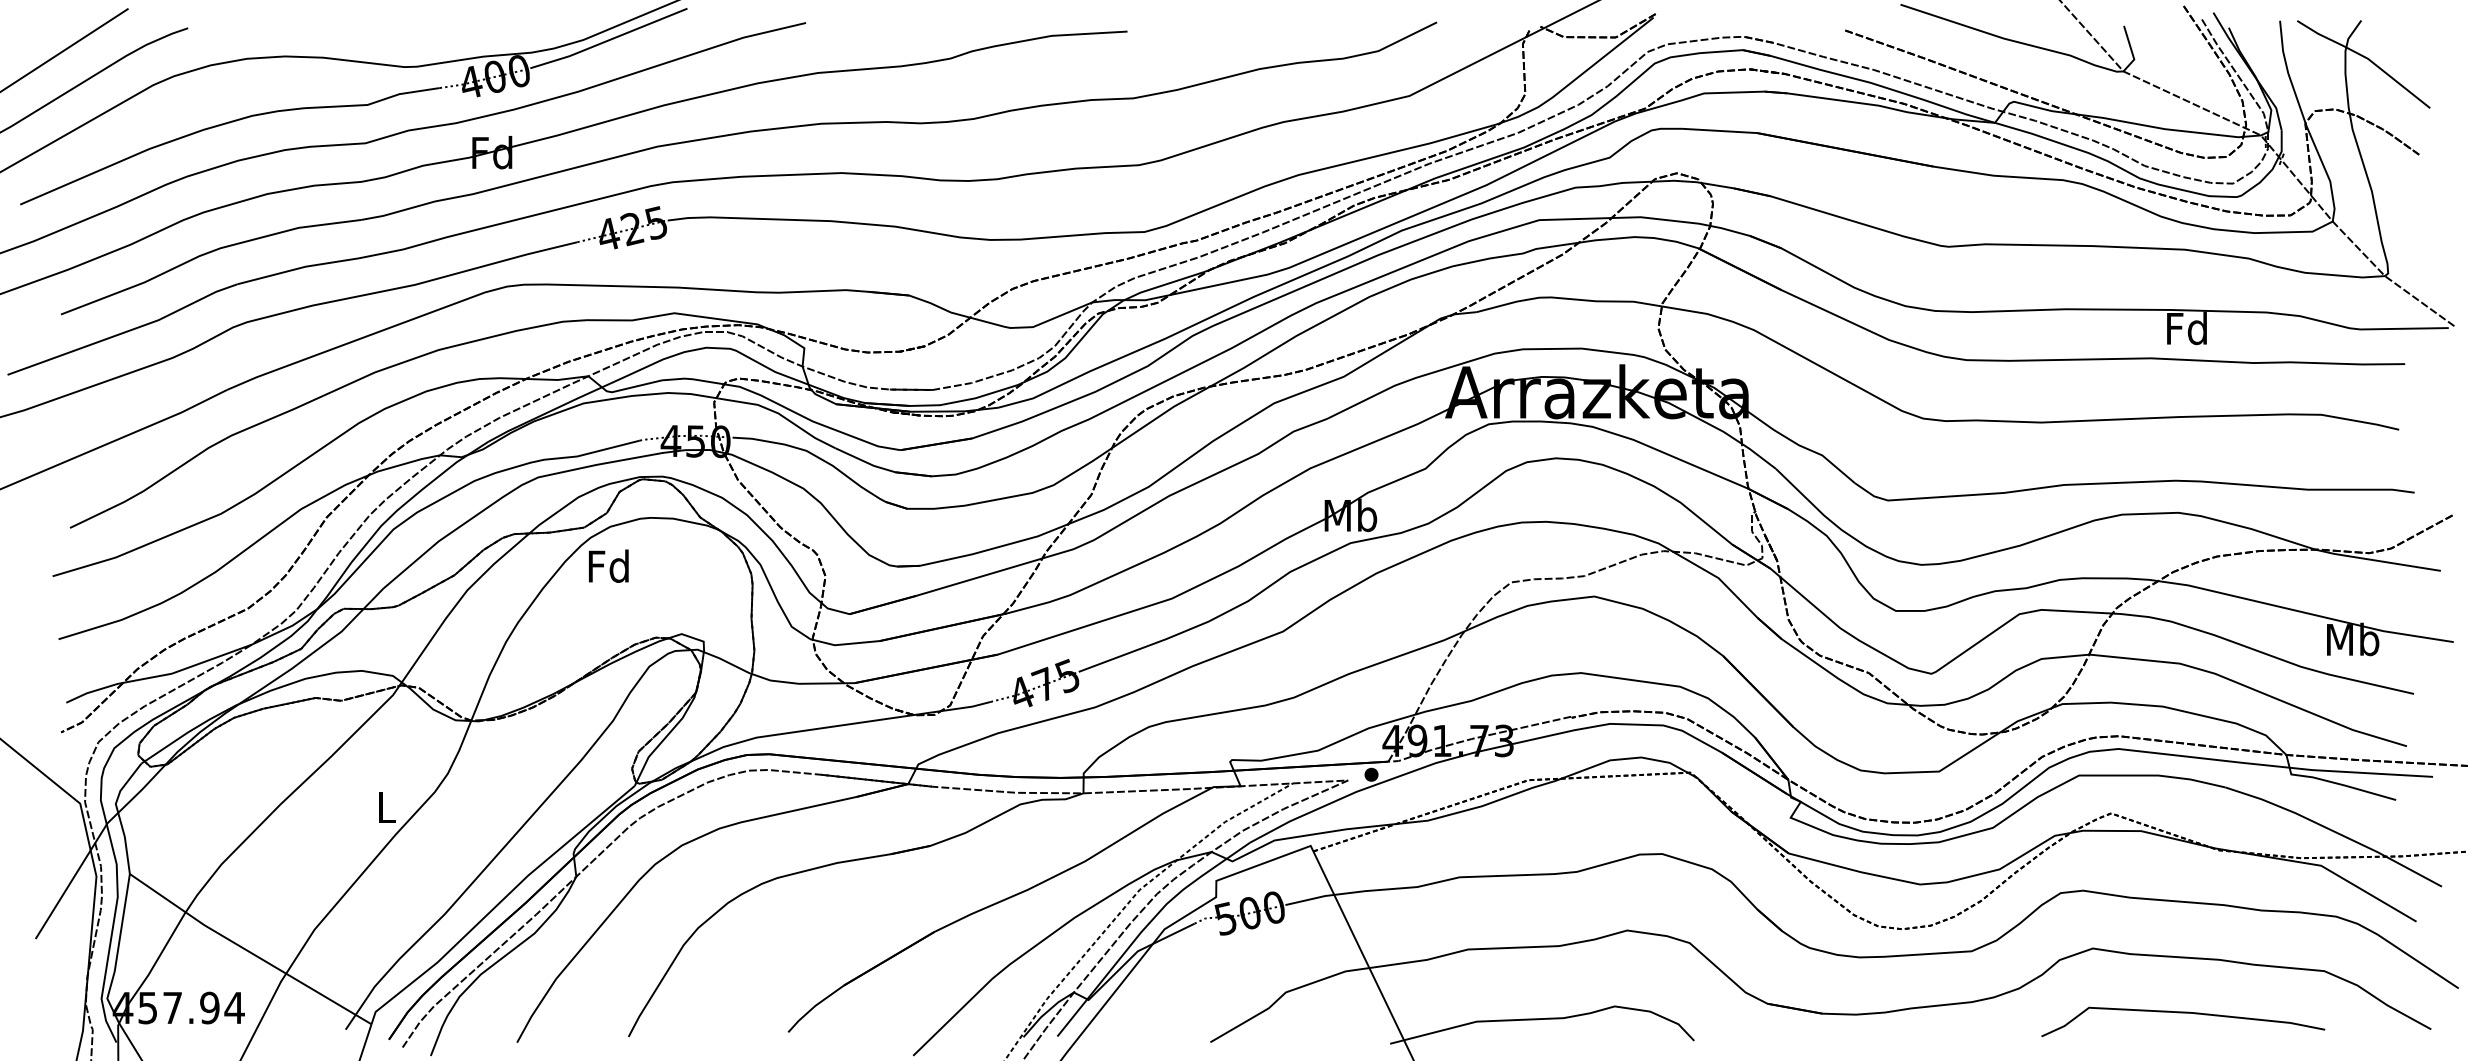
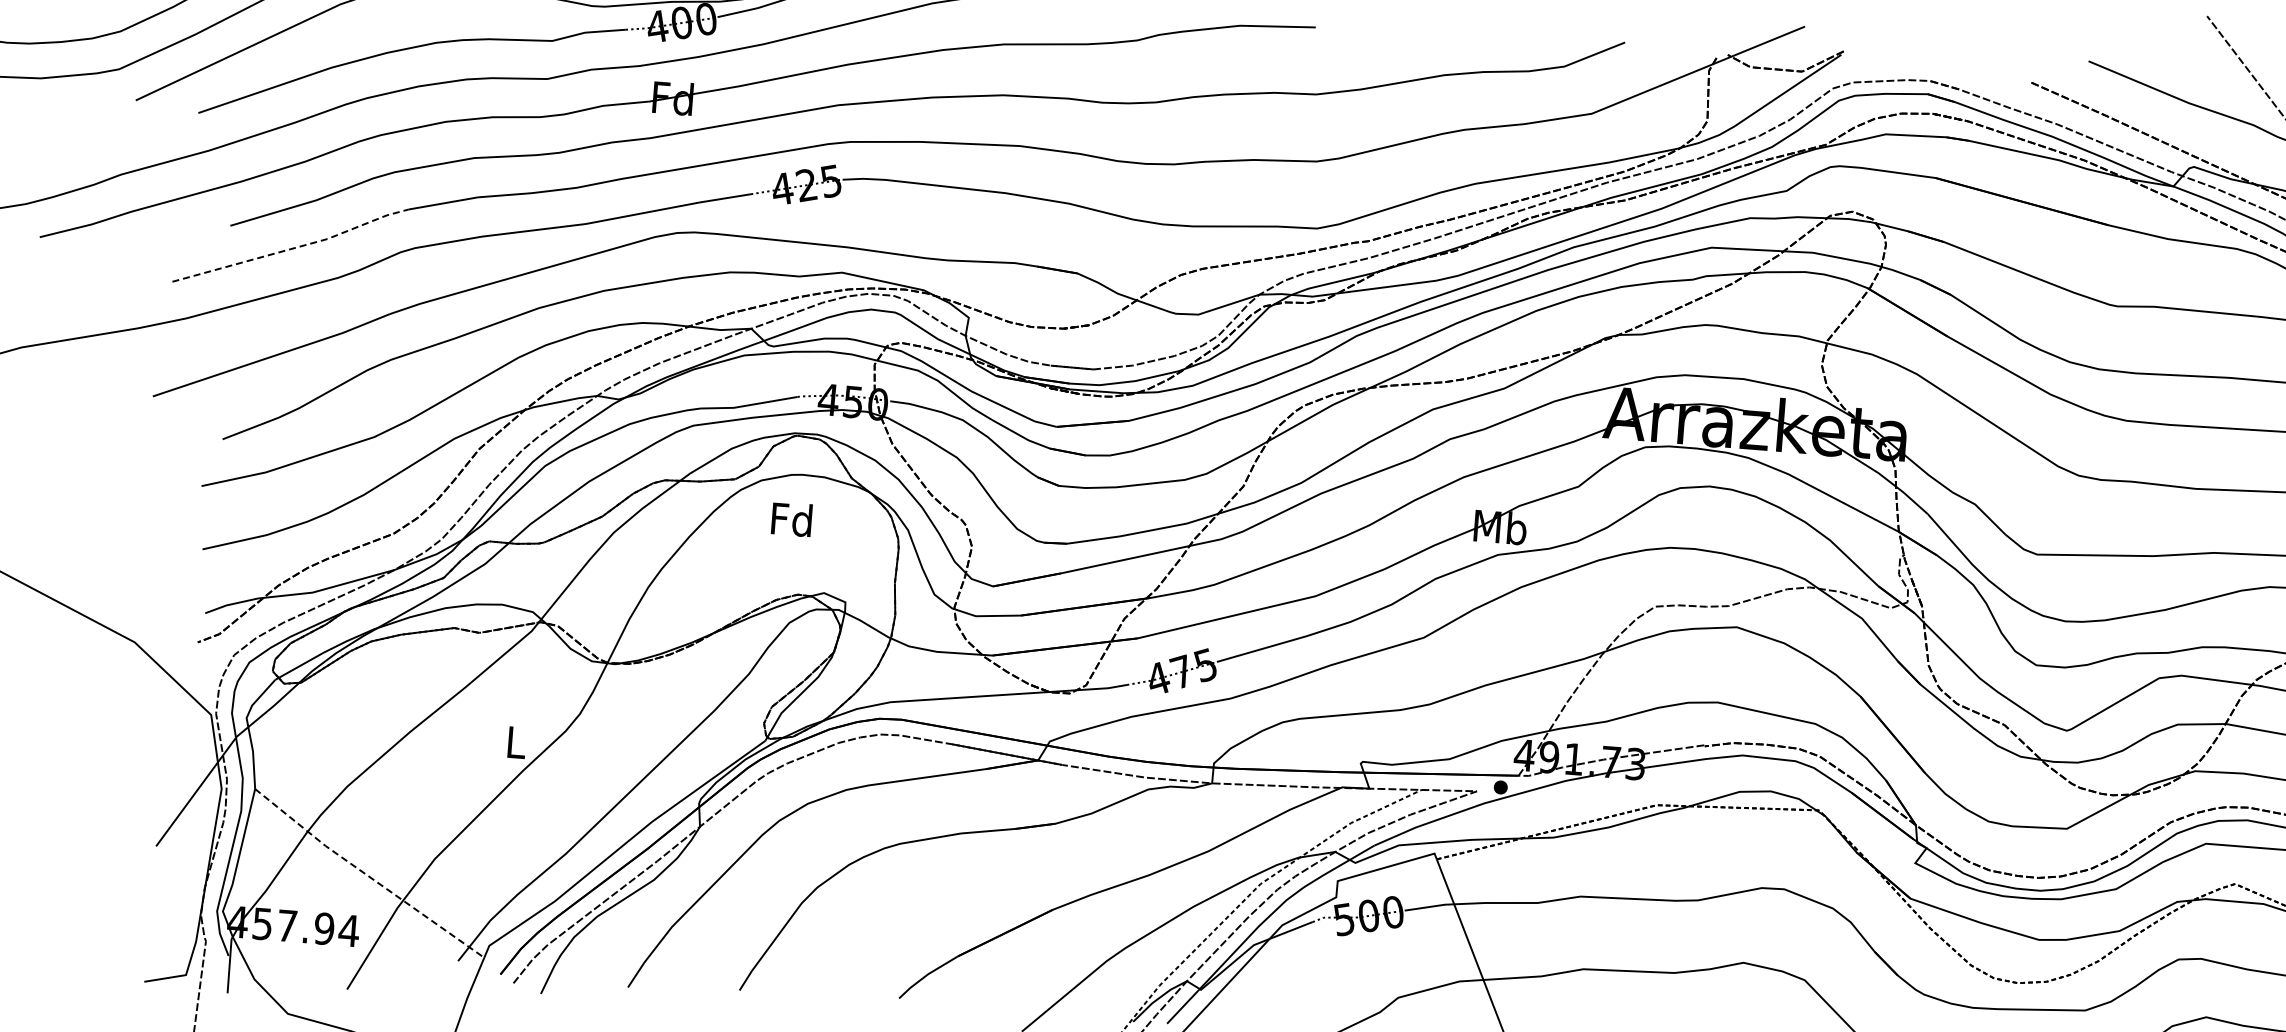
line: (125, 332) -> (293, 248), solid -> dashed
text: (608, 565) -> (791, 518), moved
line: (249, 951) -> (368, 875), solid -> dashed

